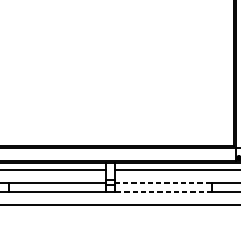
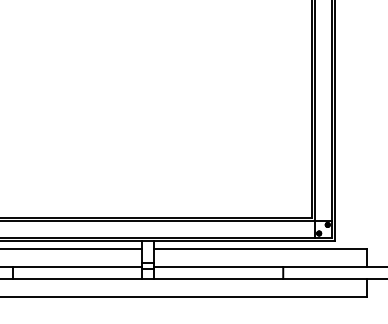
line: (163, 183) -> (218, 267), dashed -> solid
line: (163, 191) -> (218, 278), dashed -> solid

